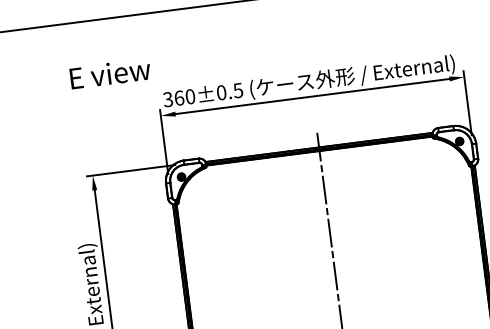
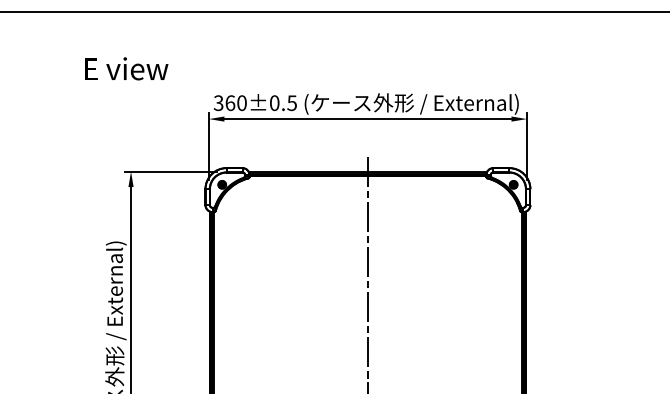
text: (110, 73) -> (126, 68), moved

